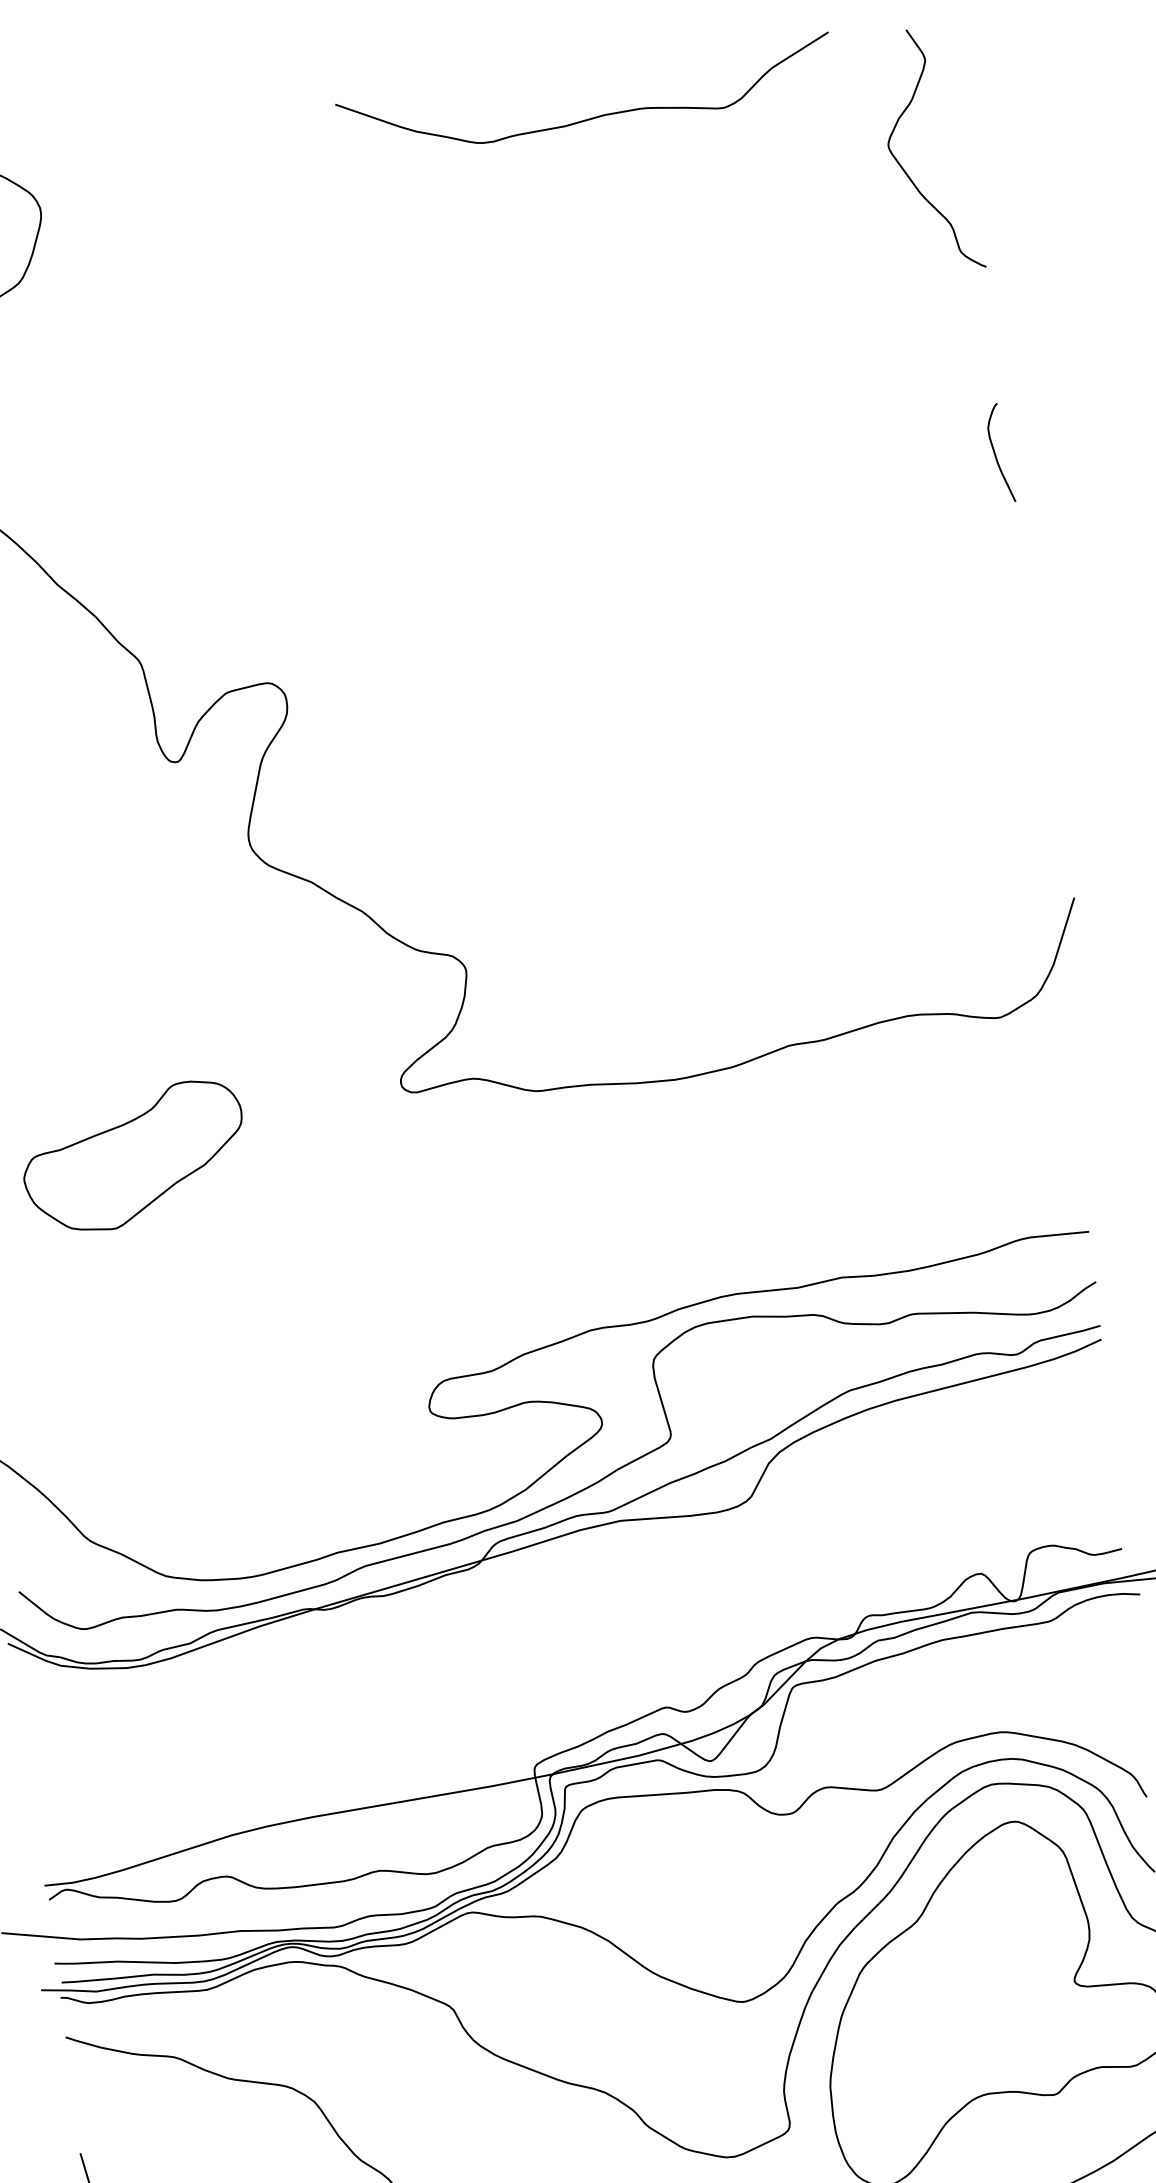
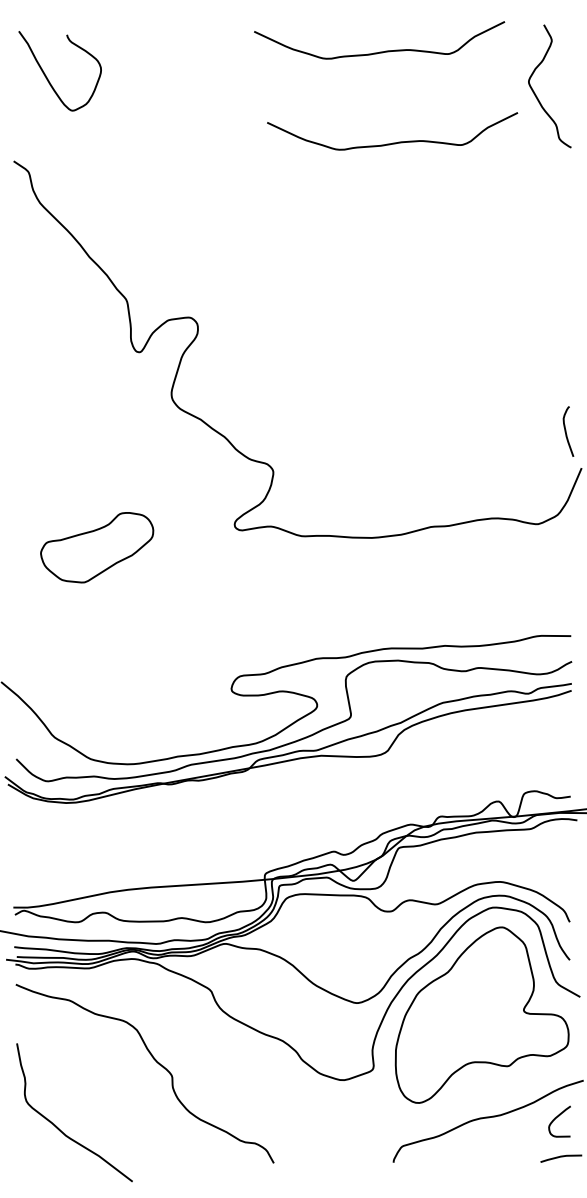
curve: (631, 294) -> (392, 142), added
curve: (996, 453) -> (566, 431), moved

